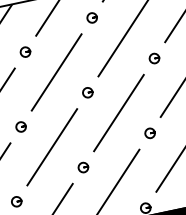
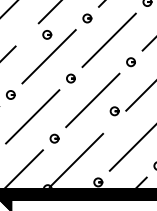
part: (25, 51) -> (47, 34), moved
part: (149, 133) -> (114, 111), moved

